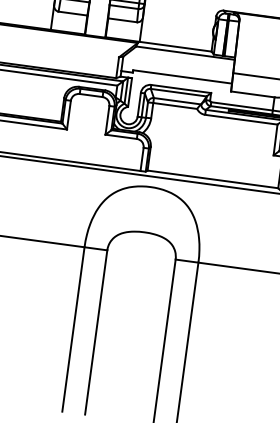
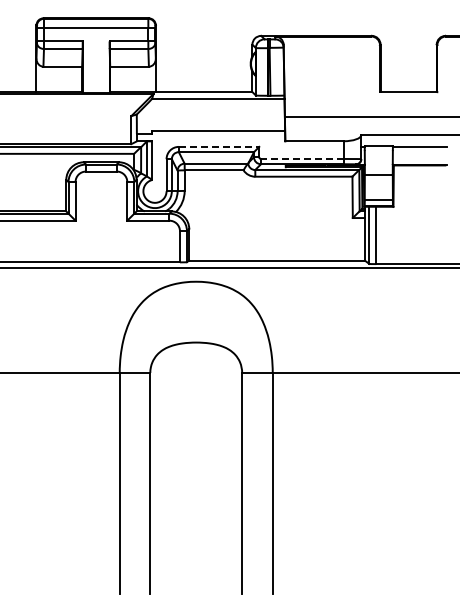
line: (181, 88) -> (219, 146), solid -> dashed
line: (241, 105) -> (301, 158), solid -> dashed

